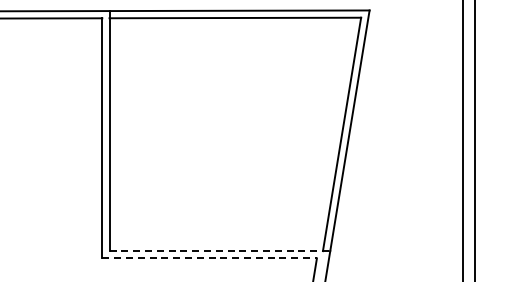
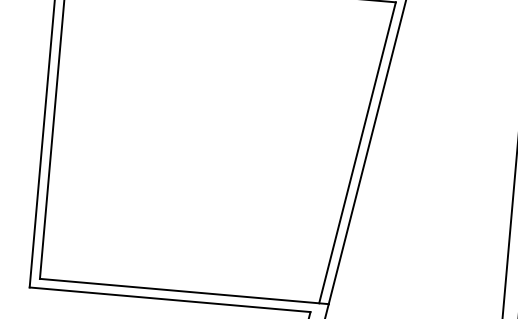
line: (220, 251) -> (185, 292), dashed -> solid
line: (210, 258) -> (171, 300), dashed -> solid

